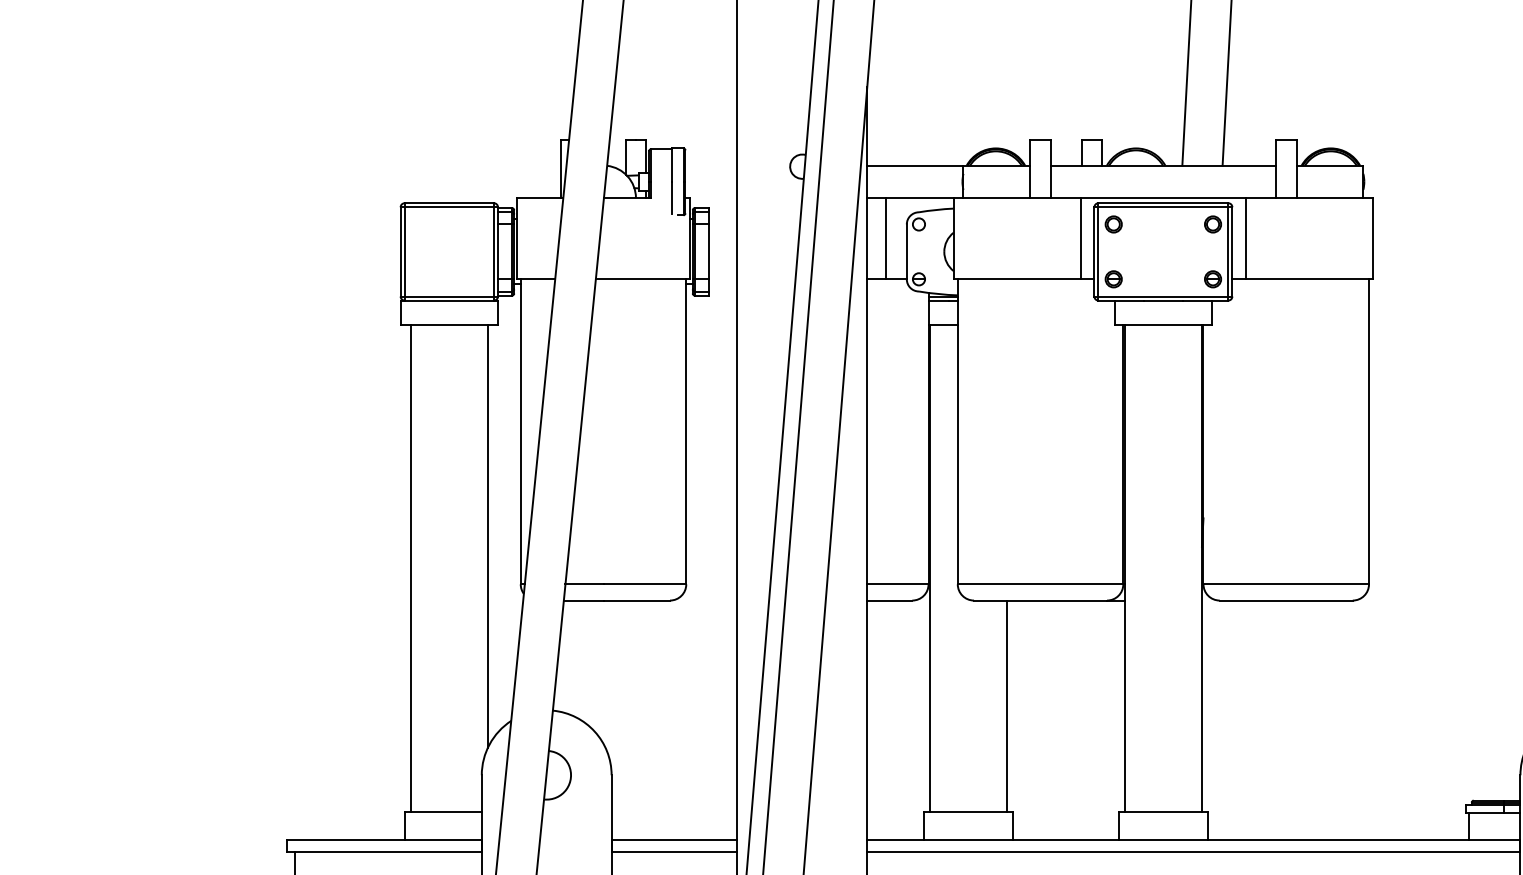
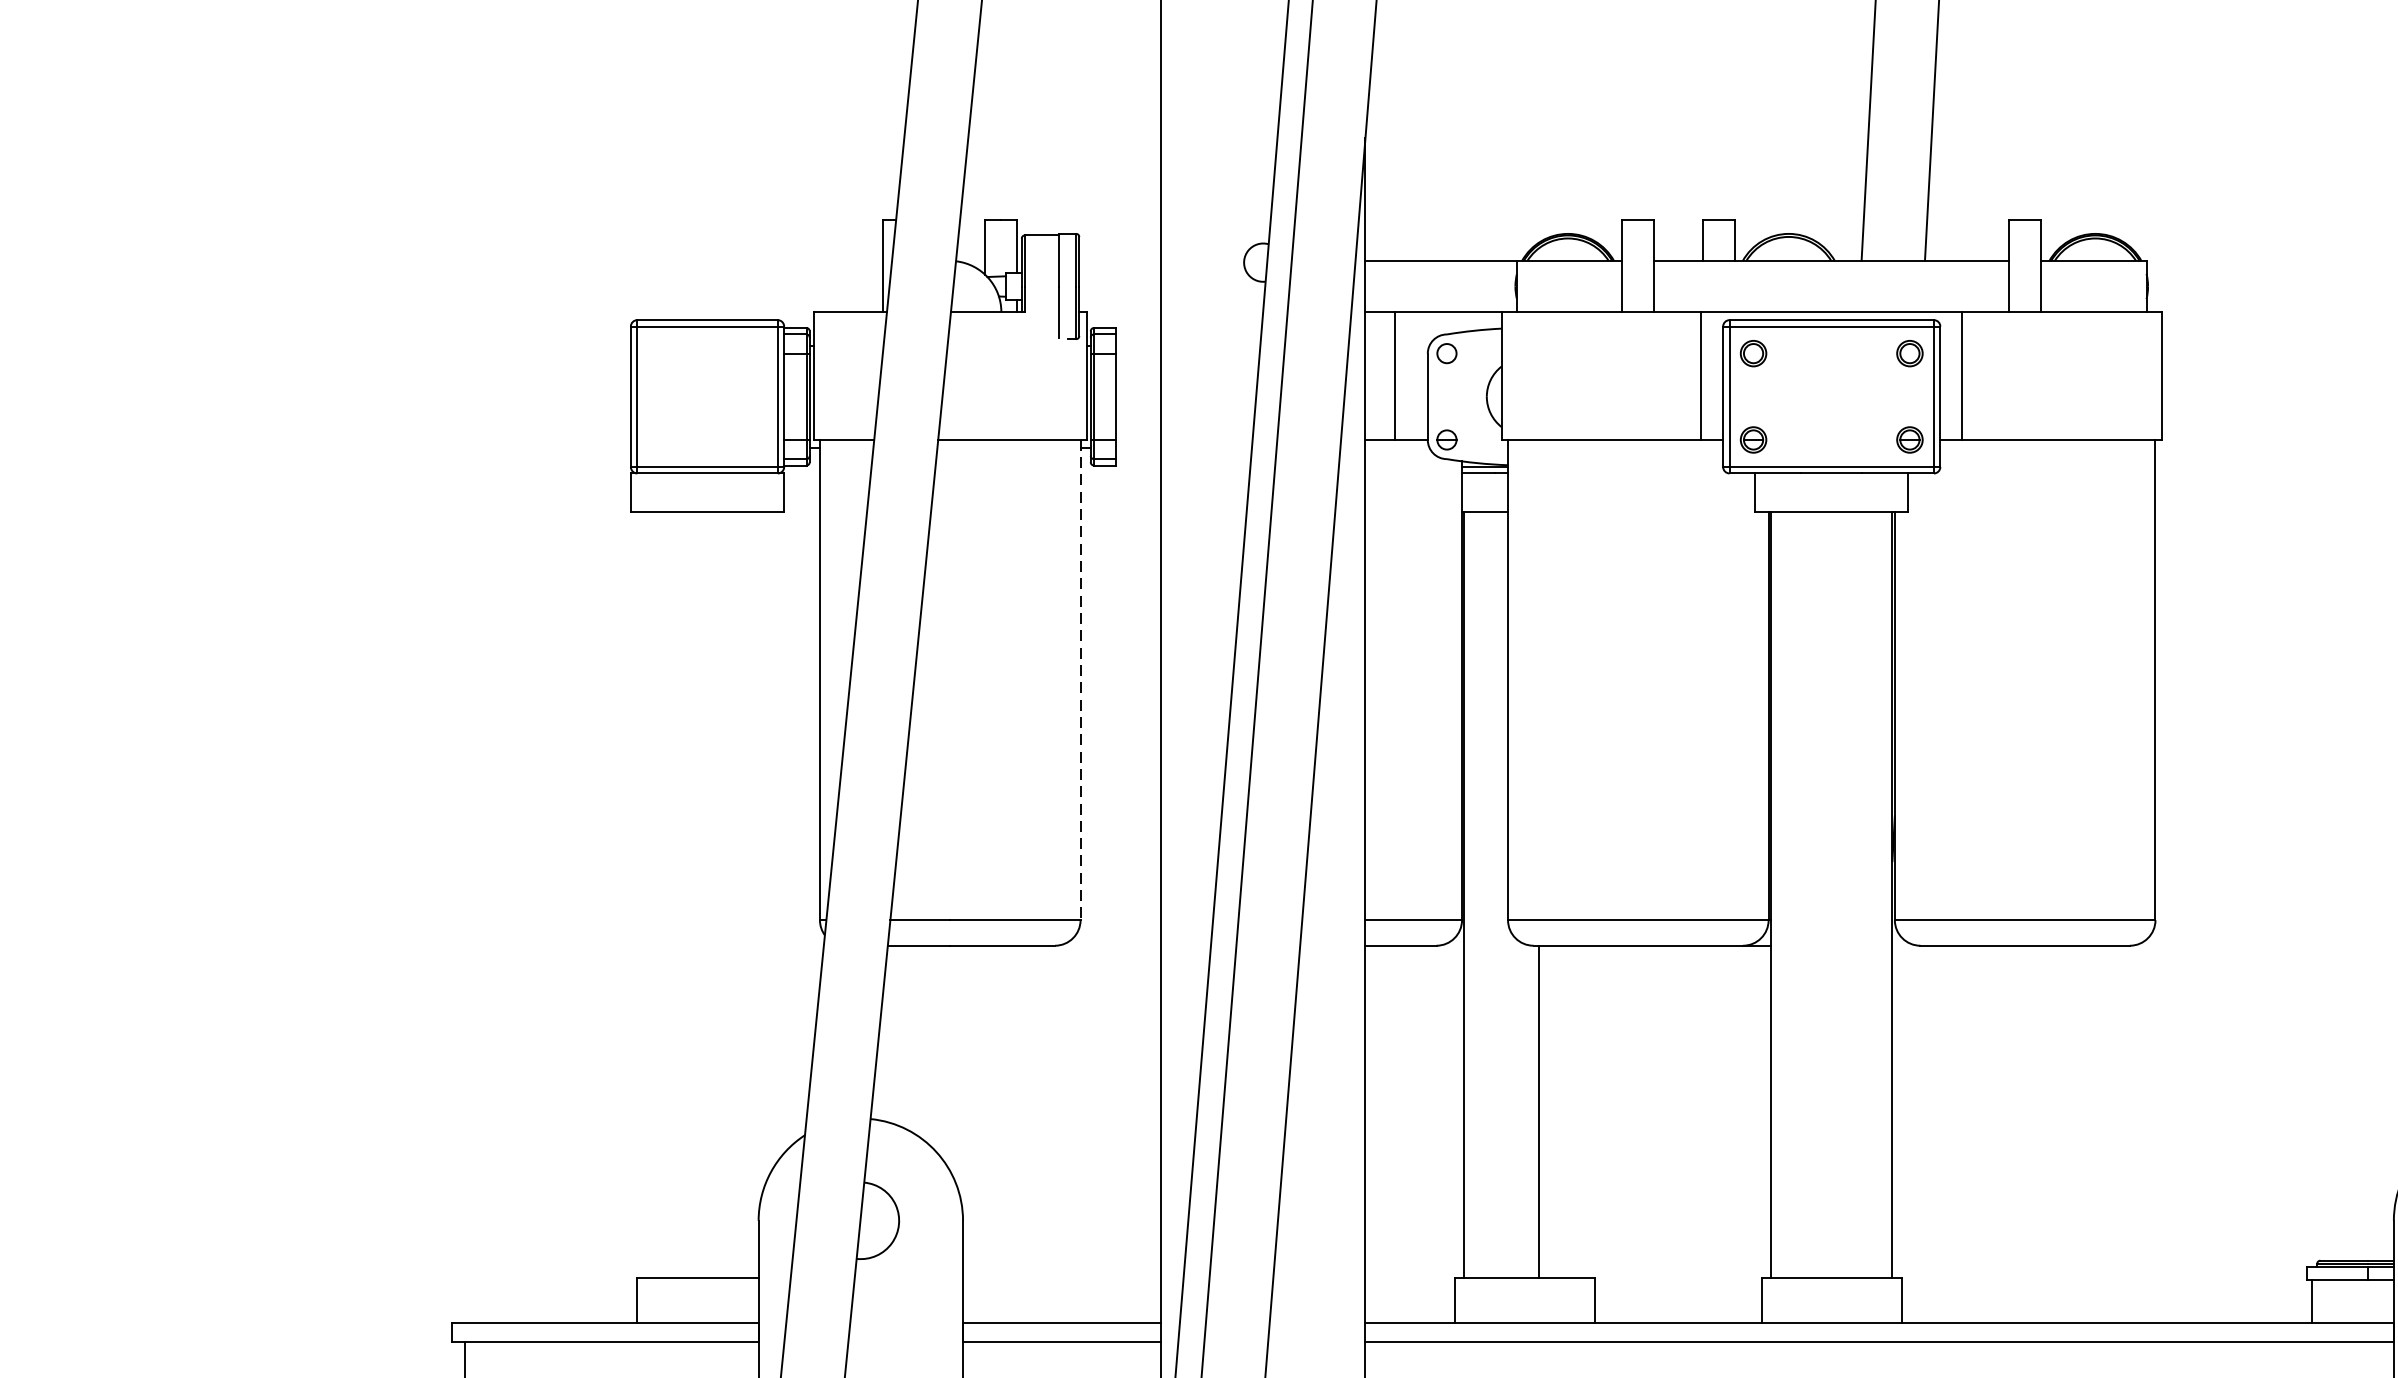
line: (686, 431) -> (1080, 679), solid -> dashed
line: (487, 535) -> (767, 843), removed
line: (410, 567) -> (646, 893), removed
line: (1007, 705) -> (1539, 1110), moved

